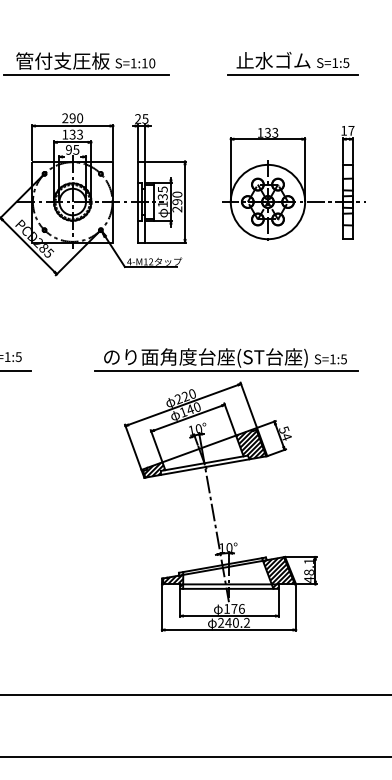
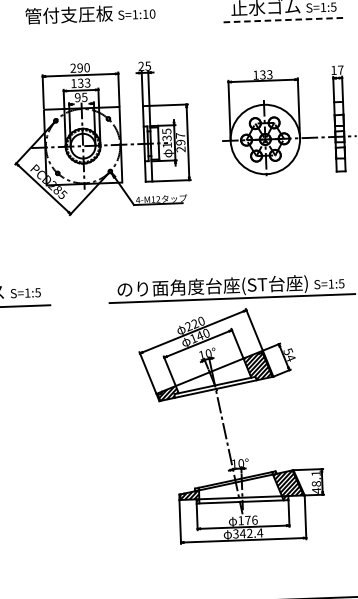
line: (85, 75) -> (90, 27), removed
line: (292, 75) -> (283, 20), solid -> dashed
text: (177, 194) -> (180, 135), 290 -> 297
text: (234, 622) -> (248, 533), 240.2 -> 342.4

